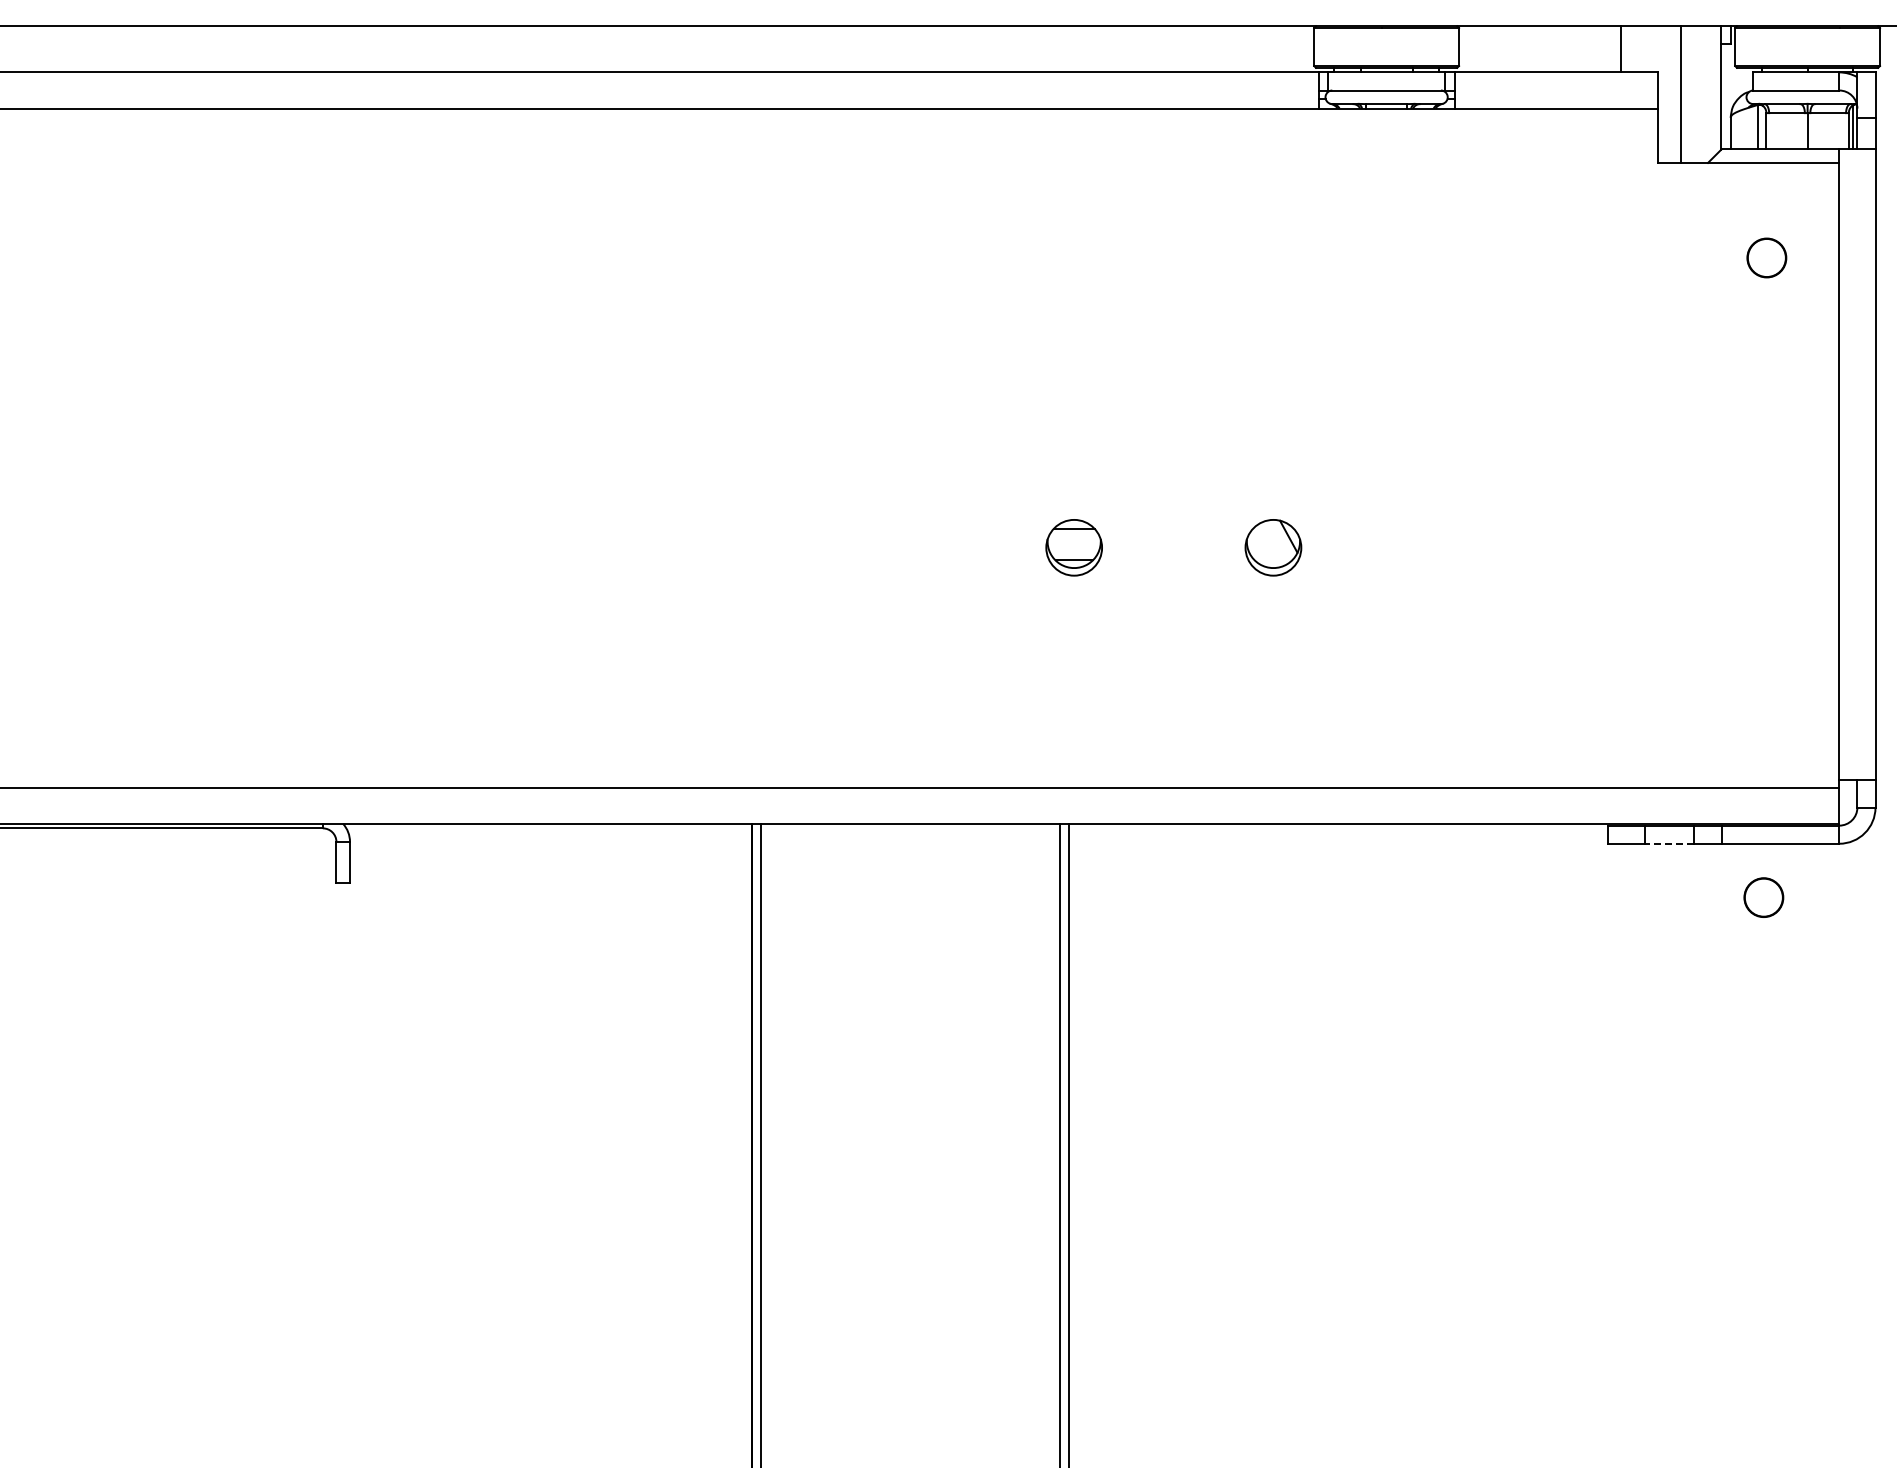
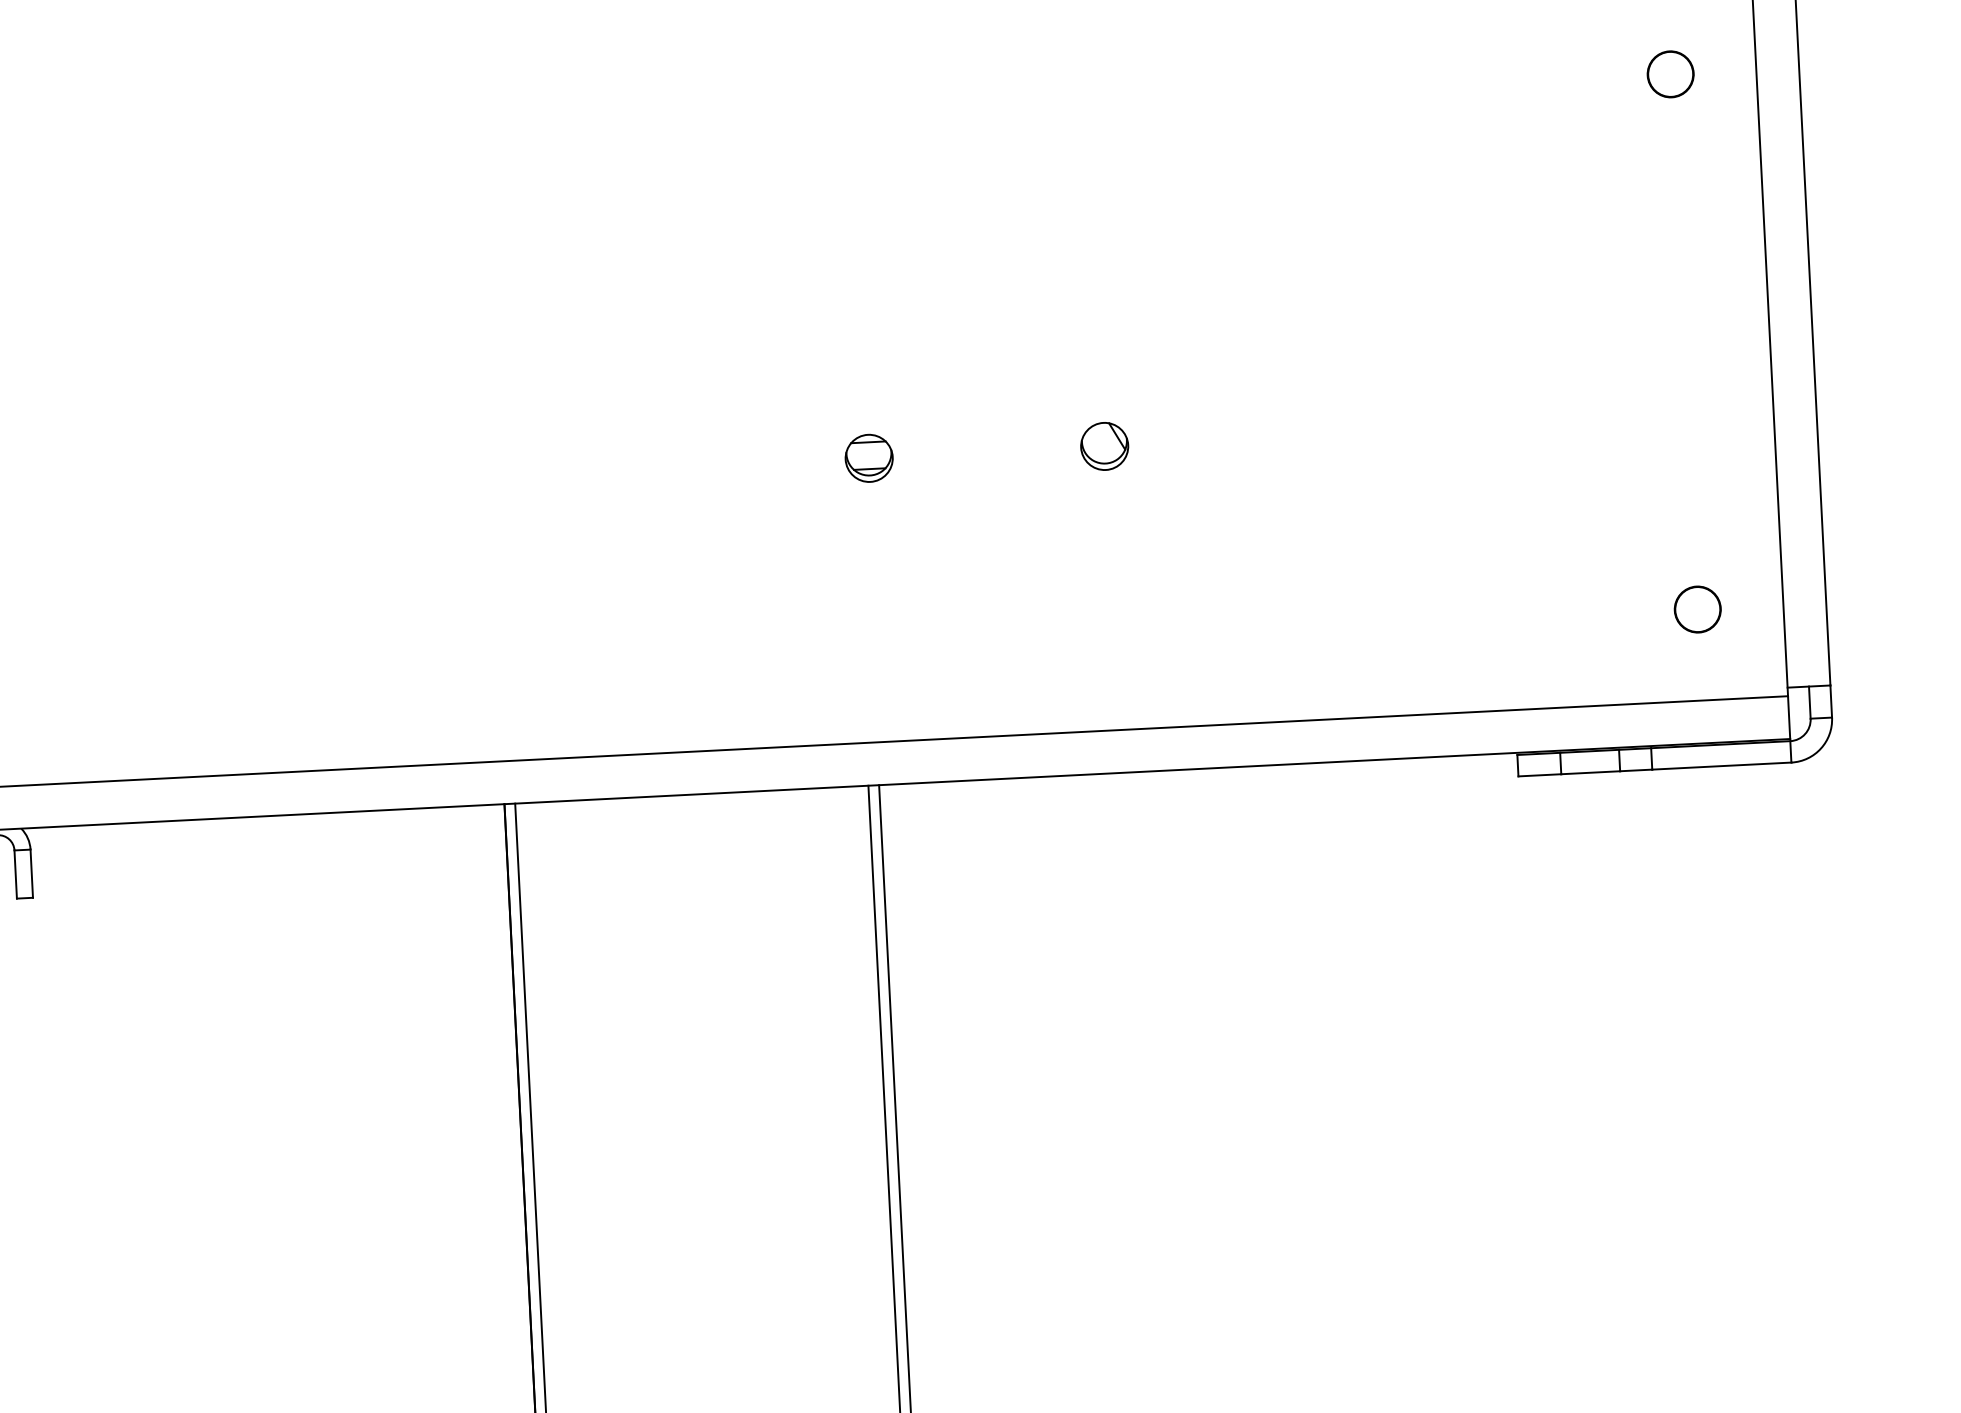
part: (1074, 547) -> (869, 458), size x0.71
part: (1273, 547) -> (1104, 446), size x0.71
line: (1669, 843) -> (1590, 772), dashed -> solid
part: (1763, 897) -> (1697, 609), moved

